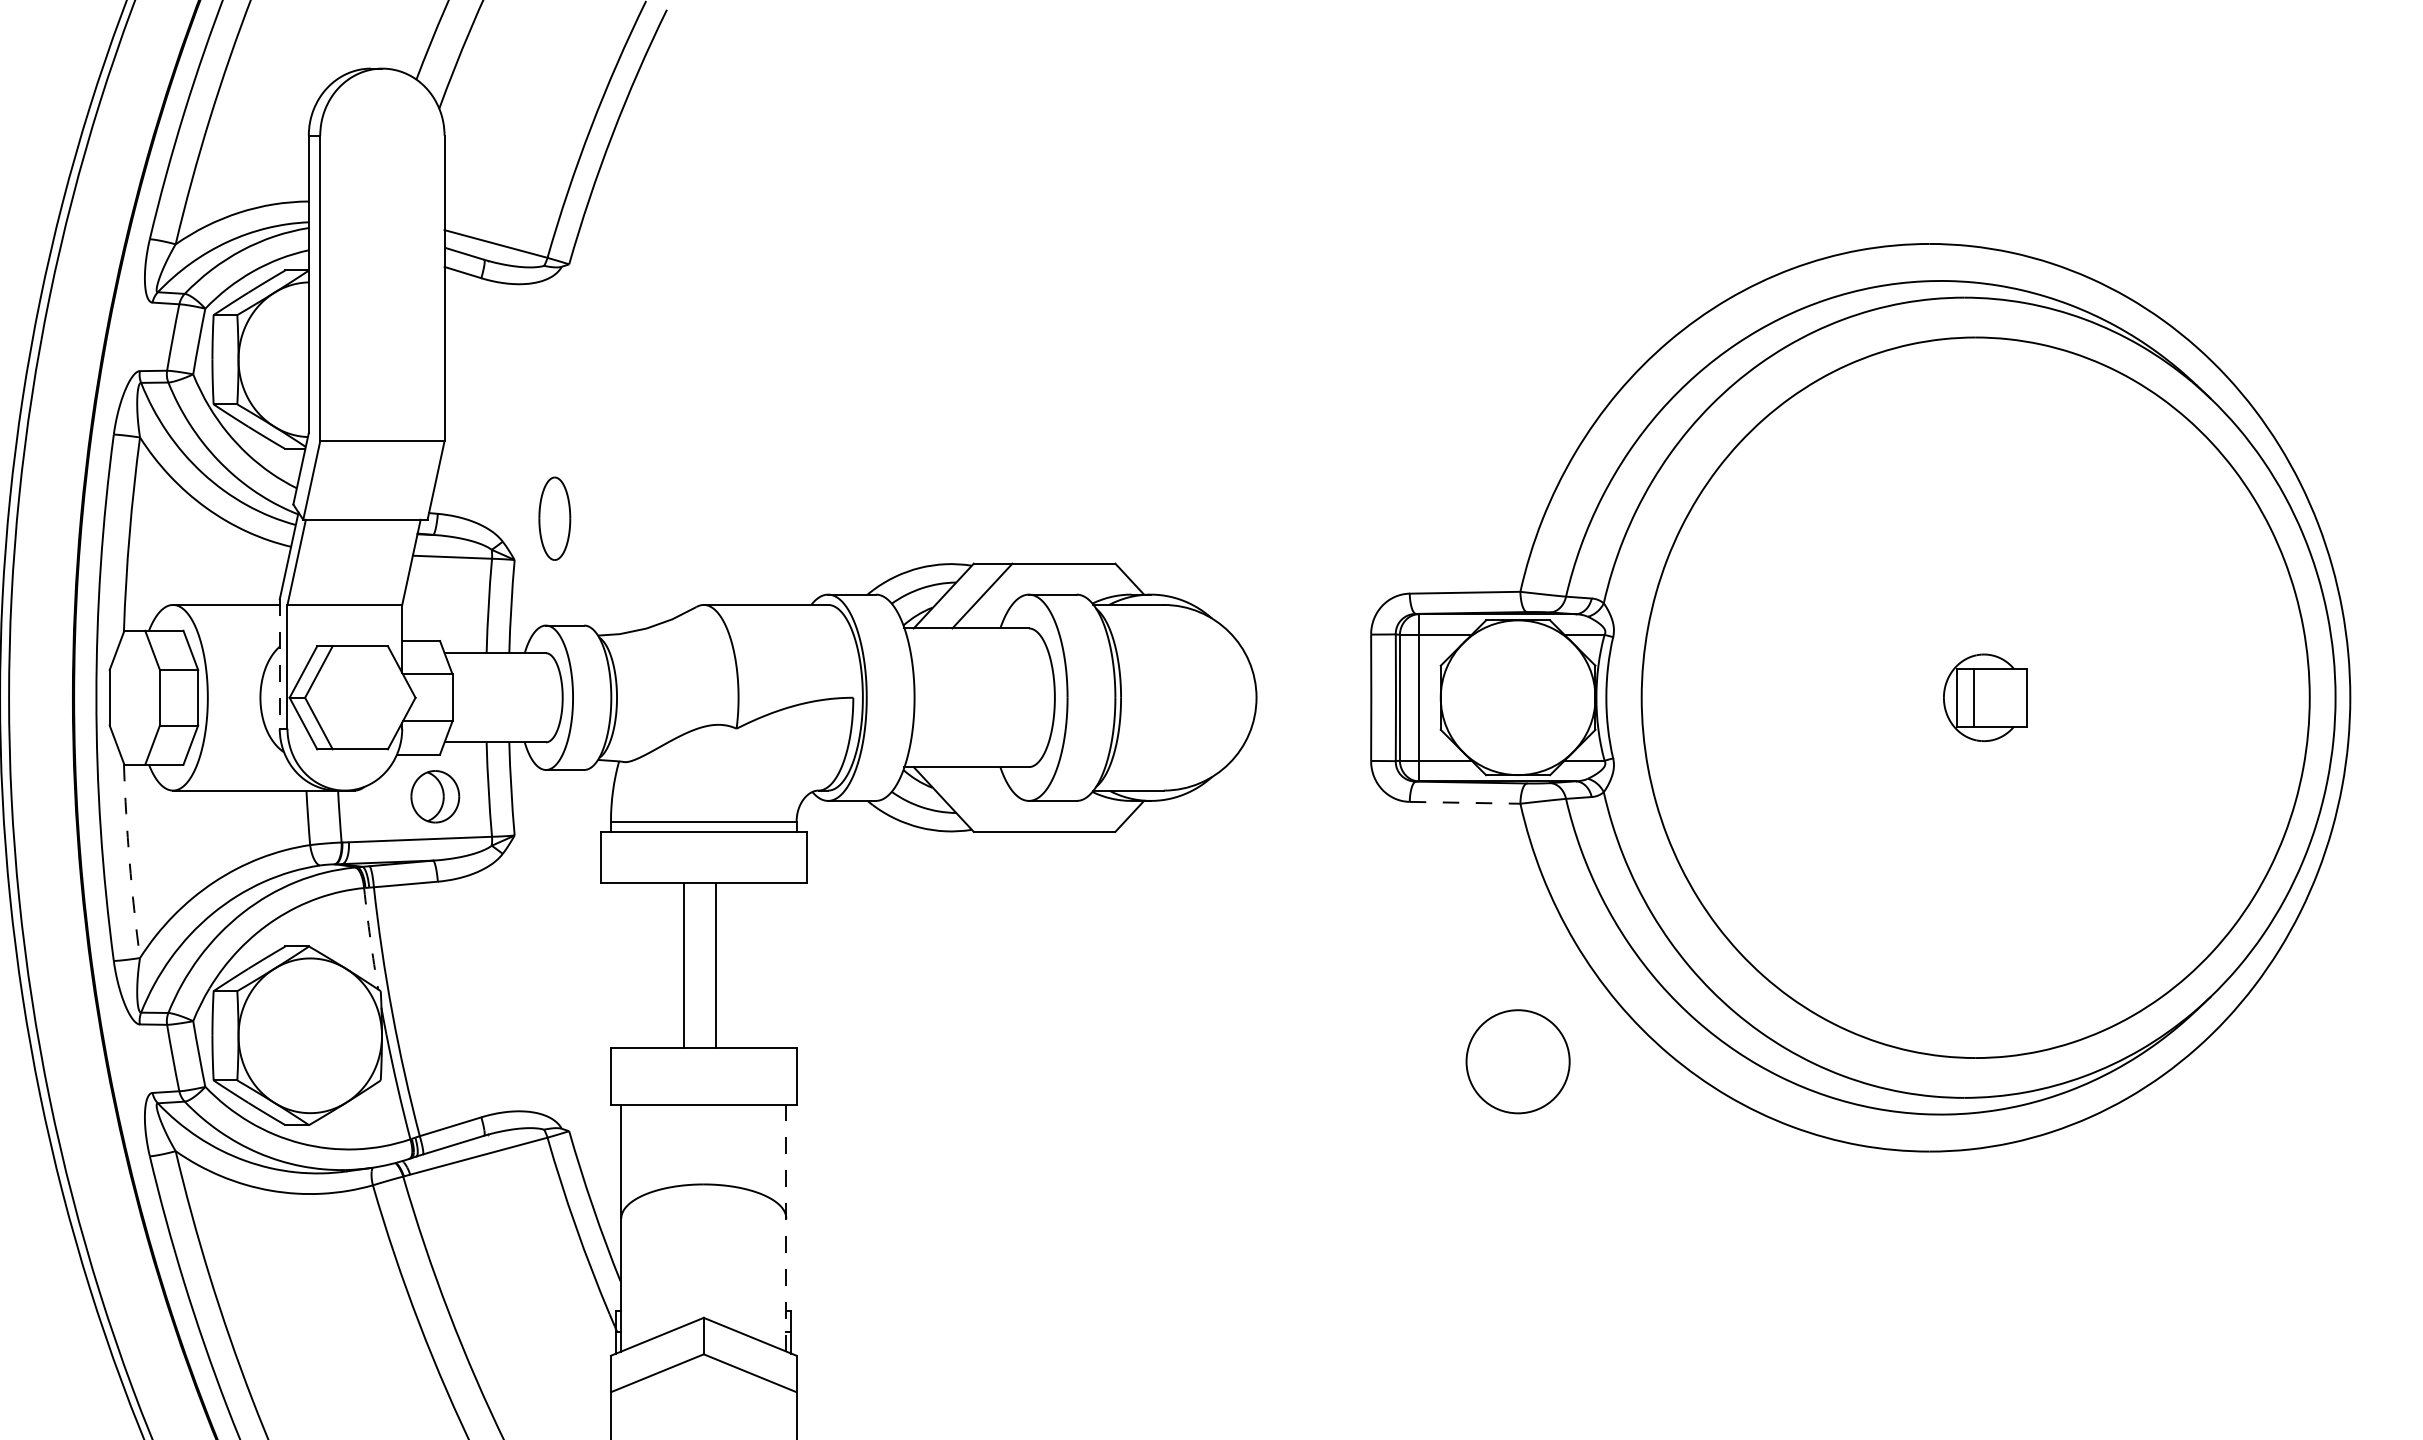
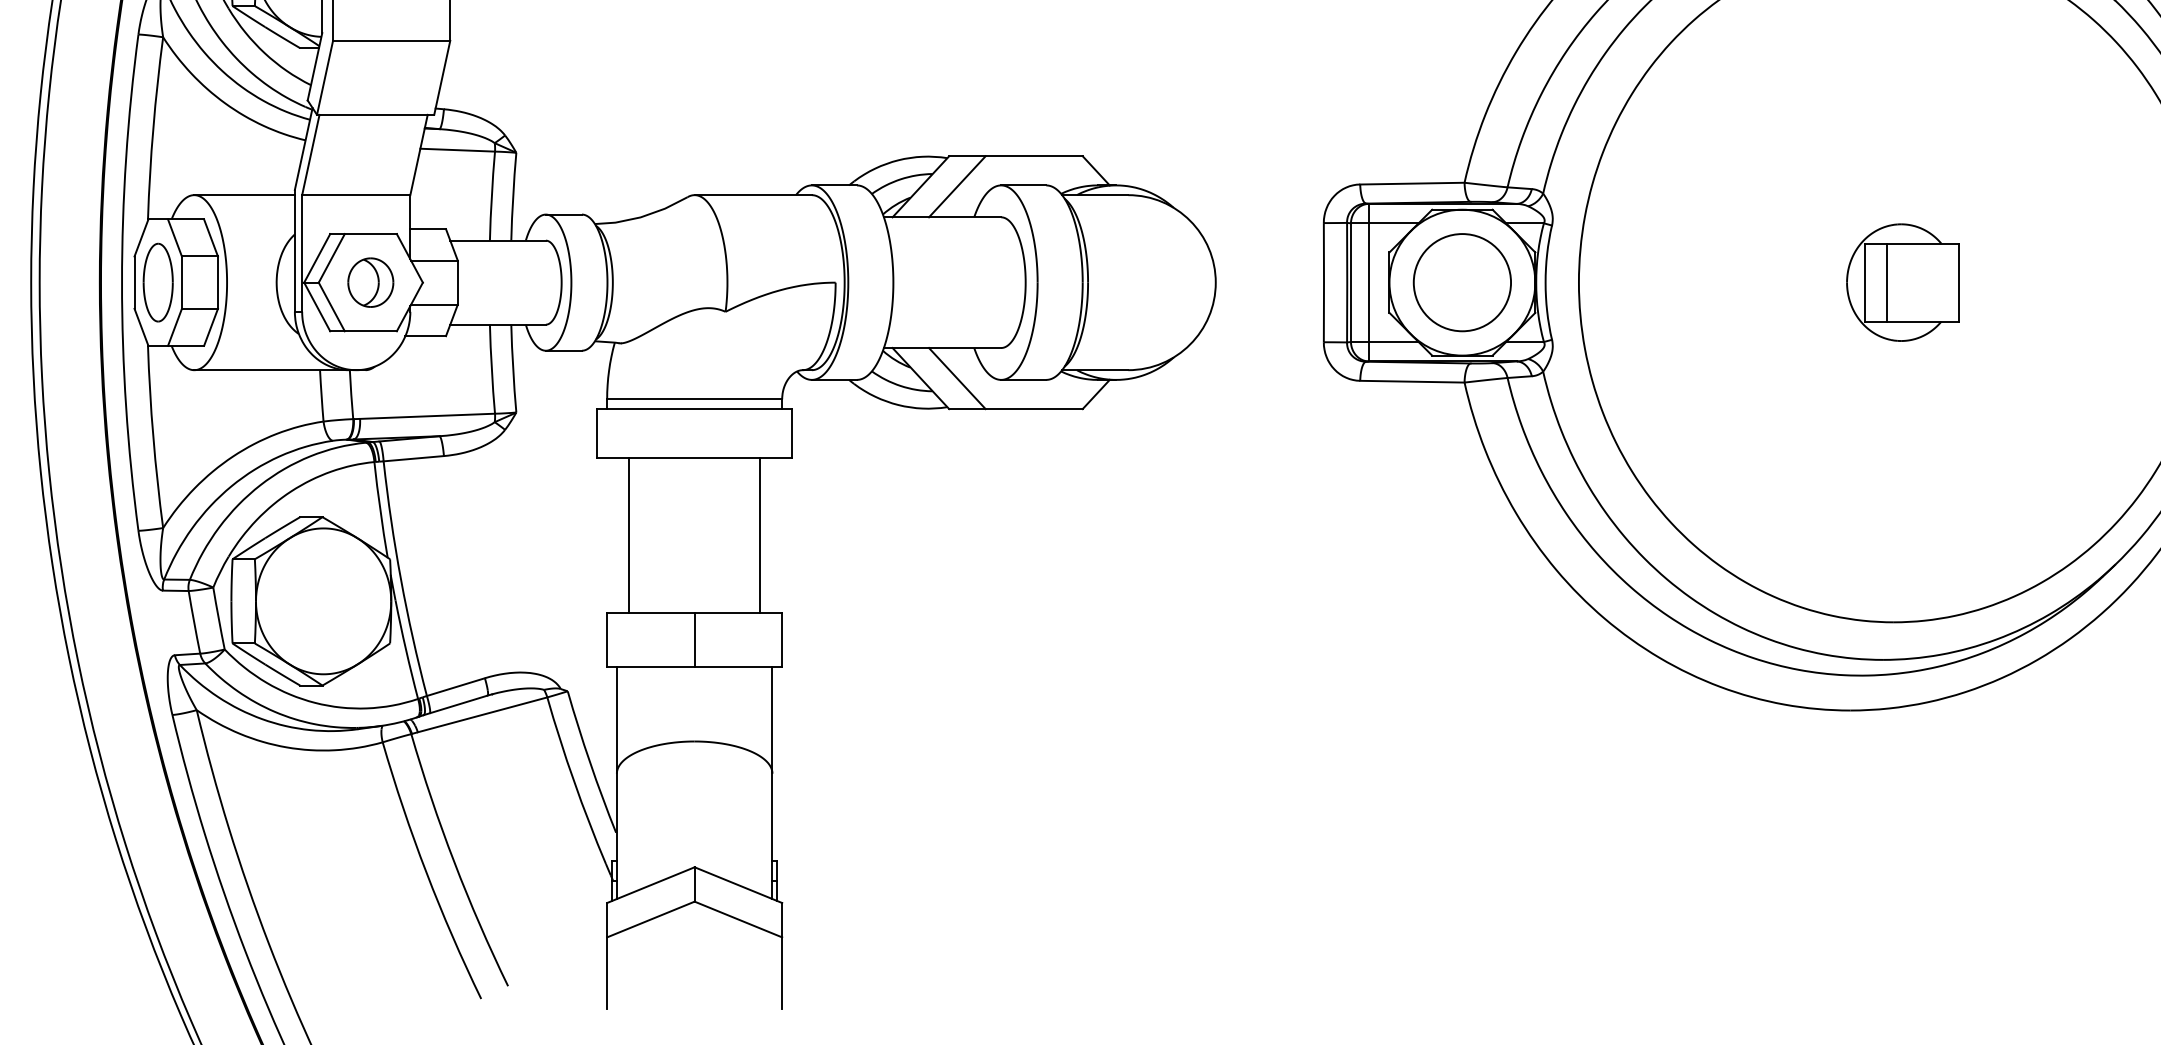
part: (554, 518) -> (157, 282), moved
line: (279, 664) -> (294, 251), dashed -> solid
part: (1985, 697) -> (1903, 282), size x1.43
part: (435, 796) -> (371, 282), moved
line: (982, 799) -> (957, 378), added
line: (1465, 802) -> (1412, 381), dashed -> solid
arc: (129, 861) -> (153, 437), dashed -> solid
arc: (370, 939) -> (380, 510), dashed -> solid
line: (683, 965) -> (629, 535), moved
line: (716, 965) -> (760, 535), moved
circle: (1517, 1061) -> (1461, 282), moved
line: (703, 1076) -> (694, 639), added
line: (786, 1227) -> (772, 782), dashed -> solid

